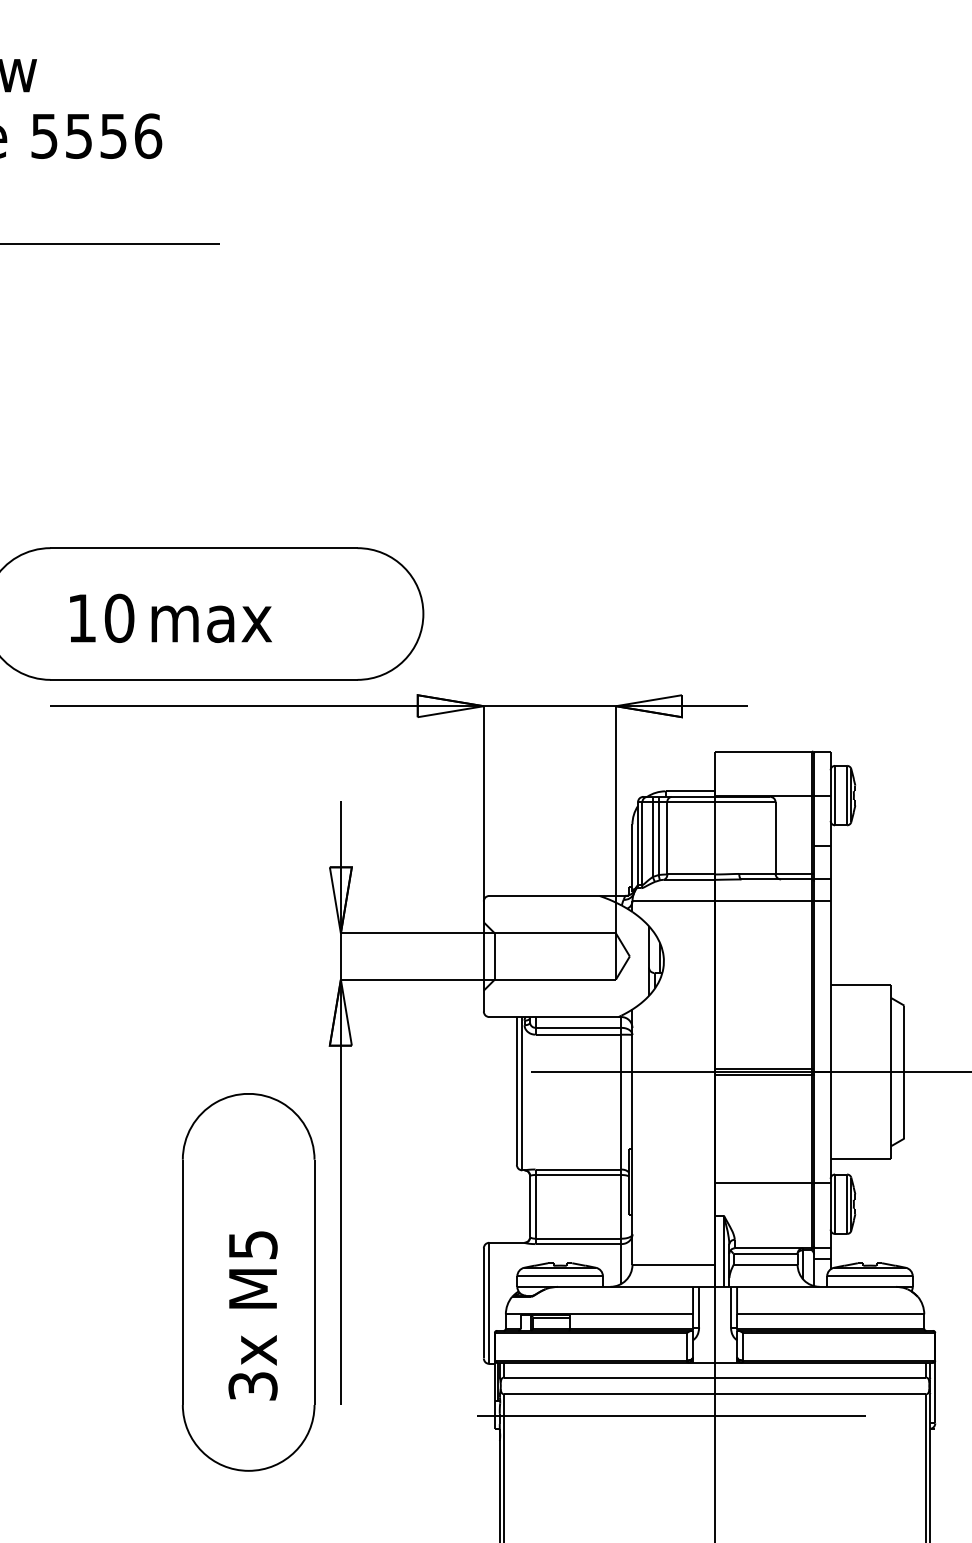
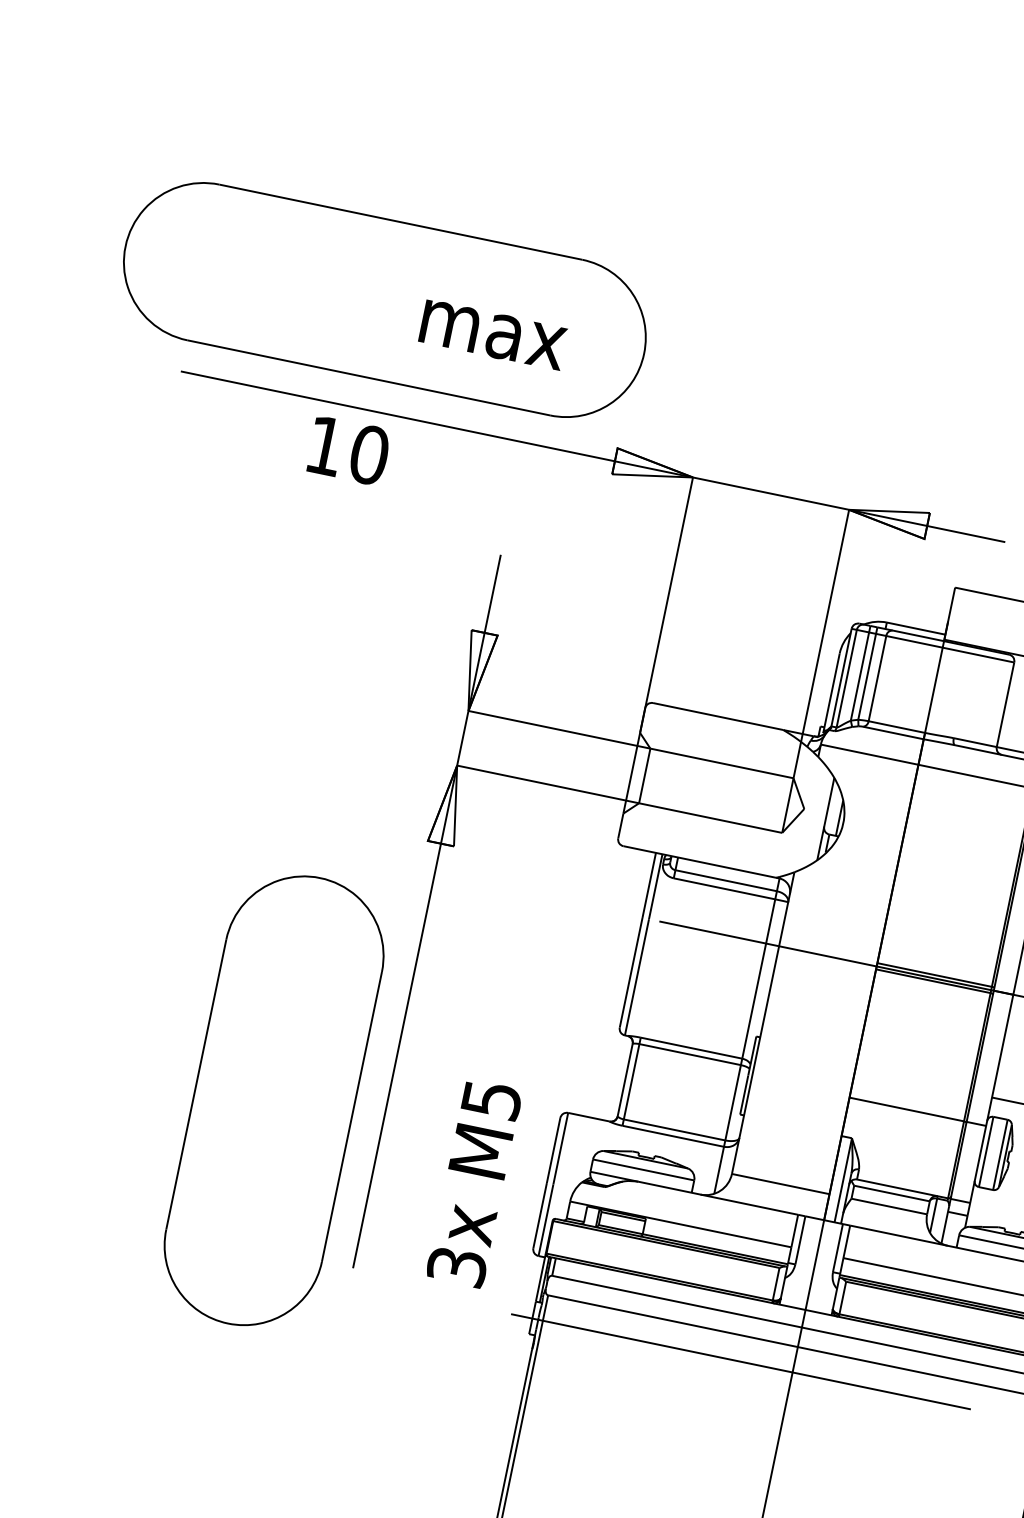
text: (102, 617) -> (349, 449), moved
text: (211, 623) -> (493, 334), moved
text: (252, 1315) -> (473, 1182), moved

